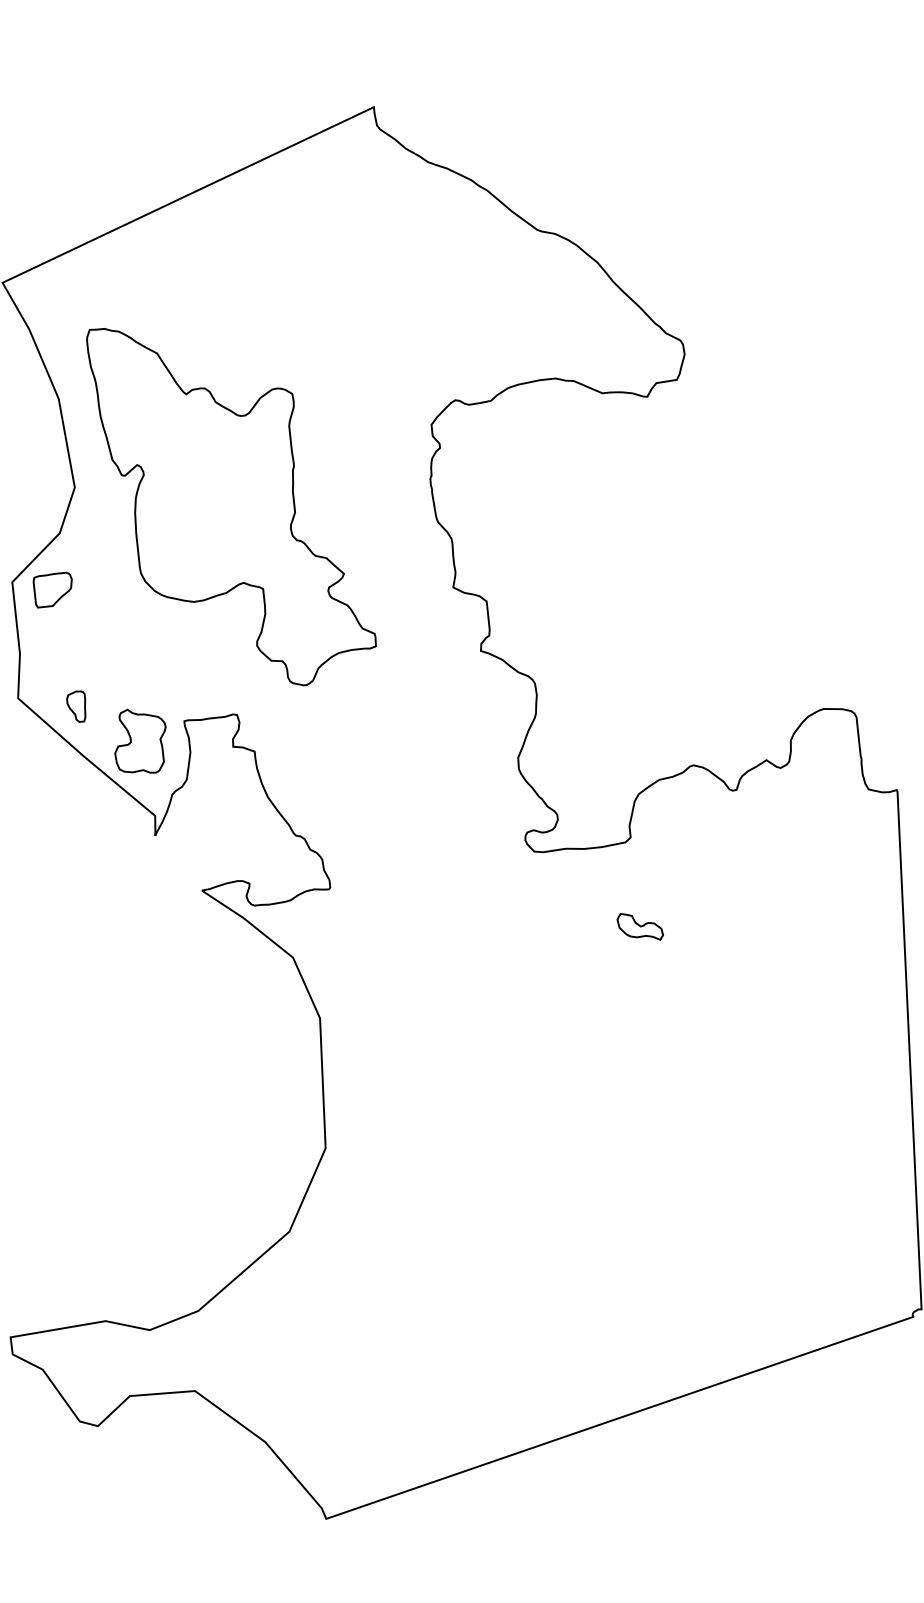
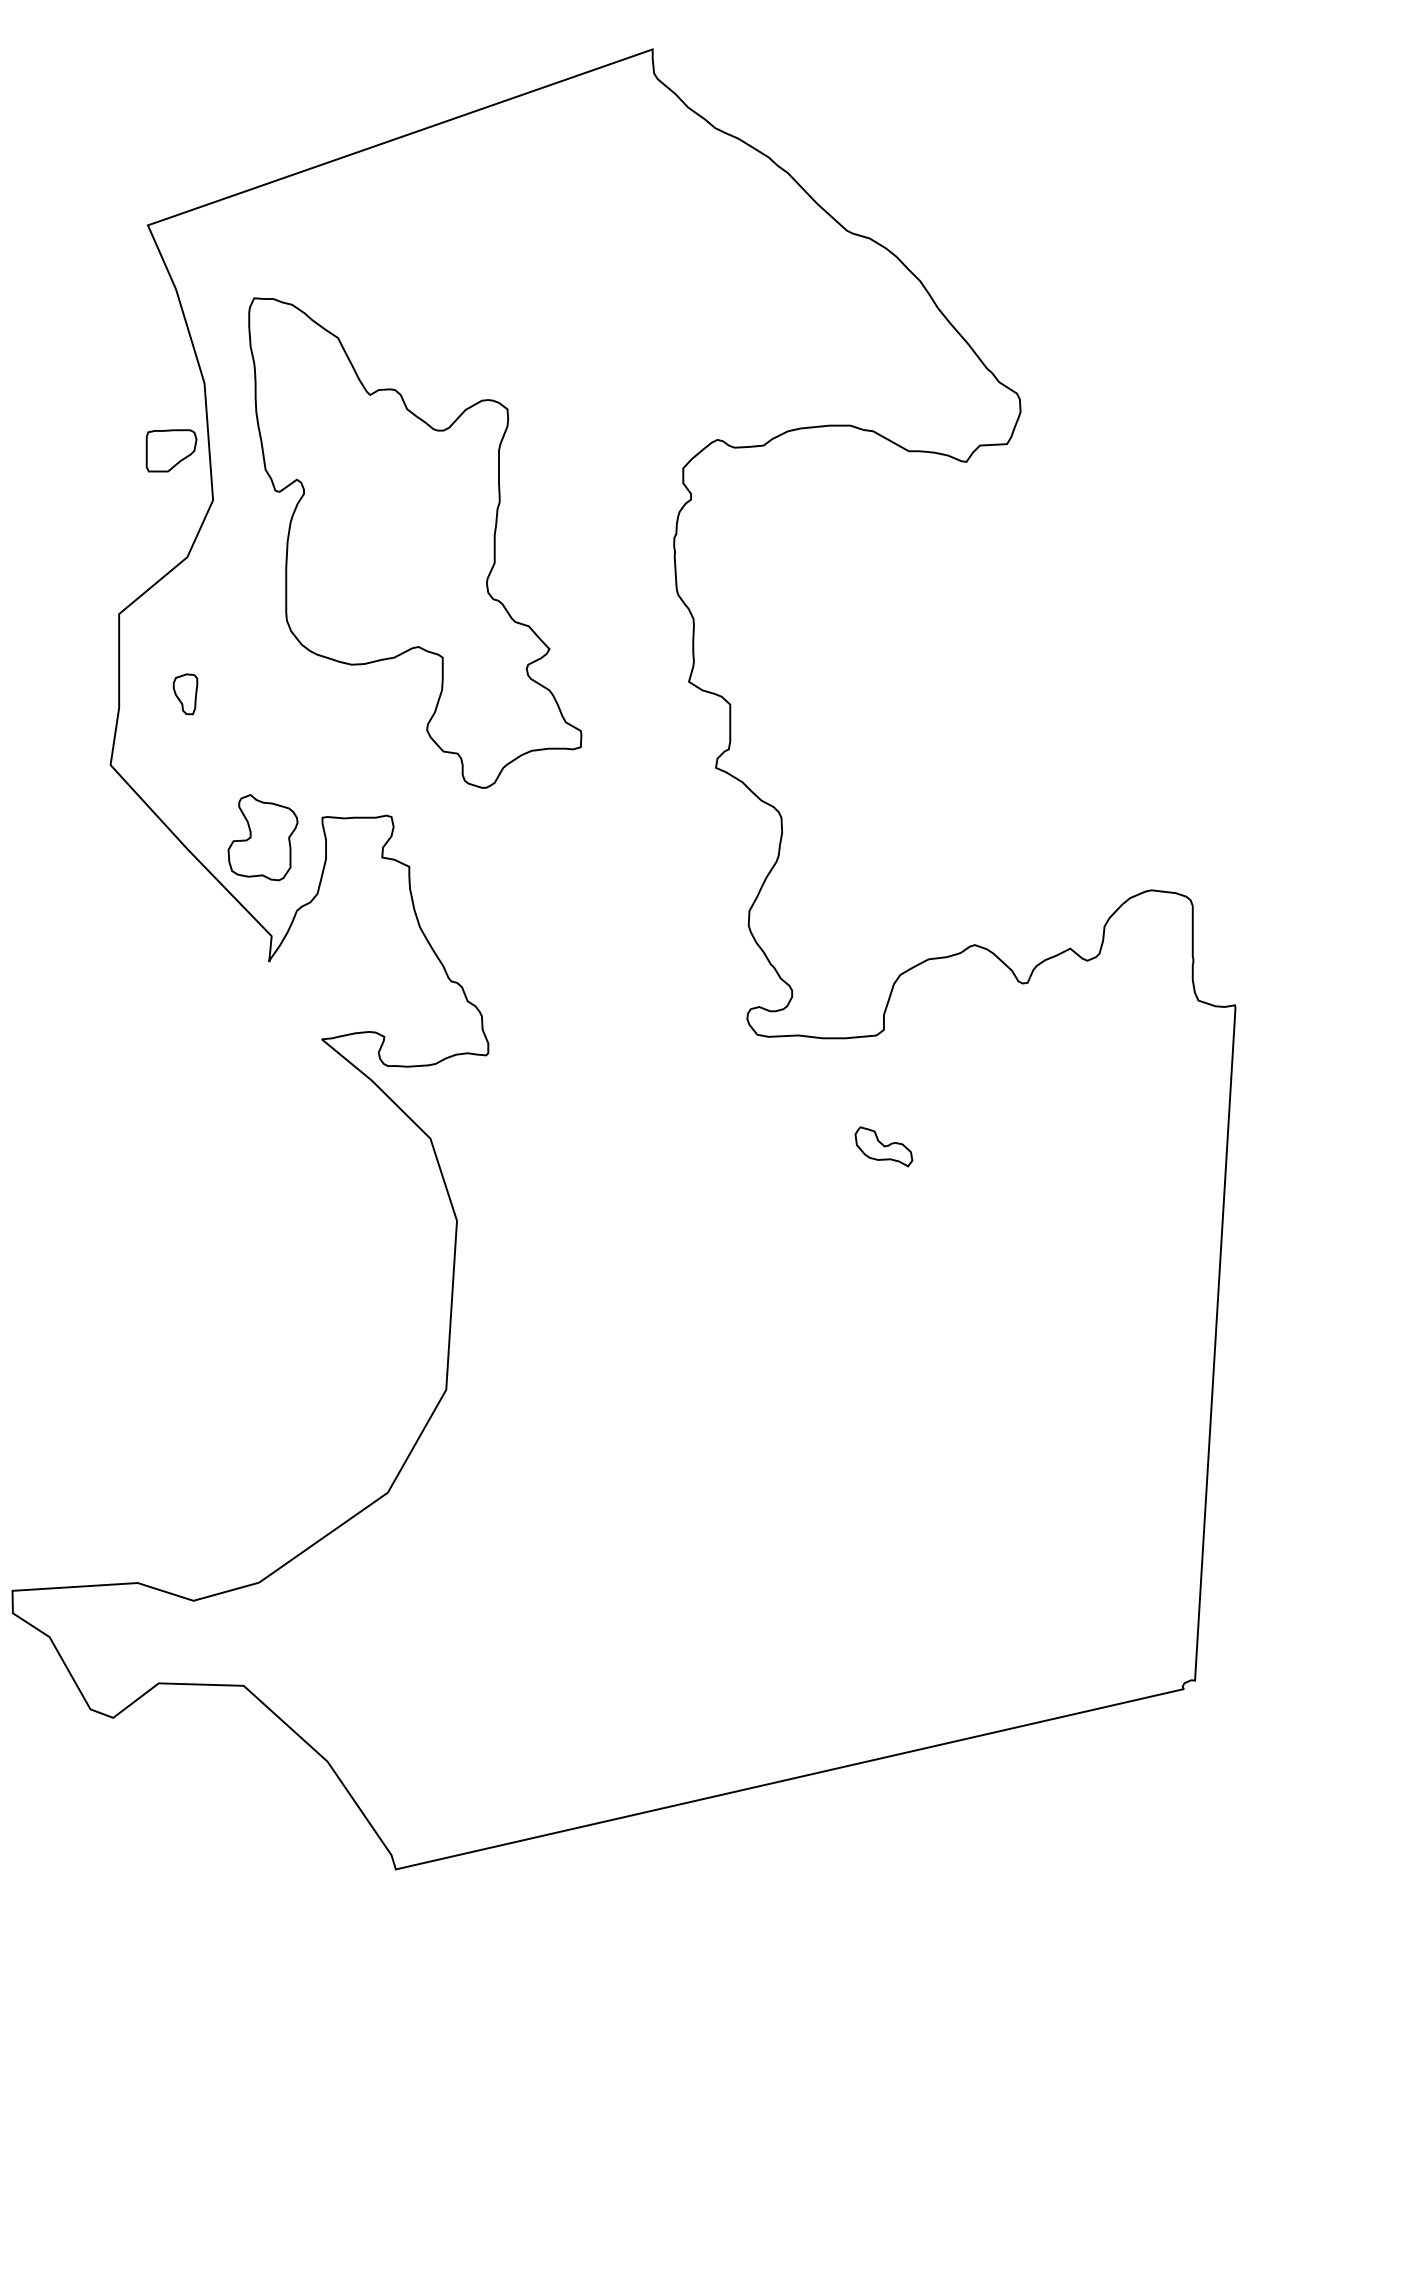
part: (53, 589) -> (171, 450), moved
part: (76, 707) -> (185, 694), moved

